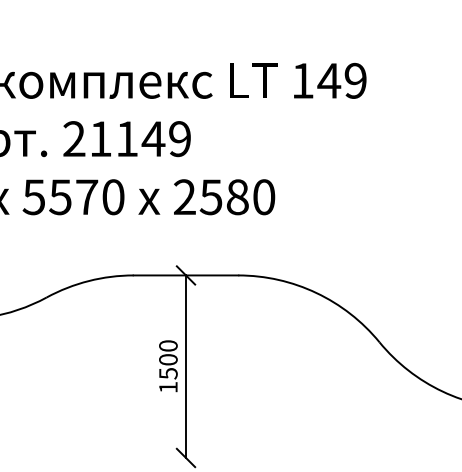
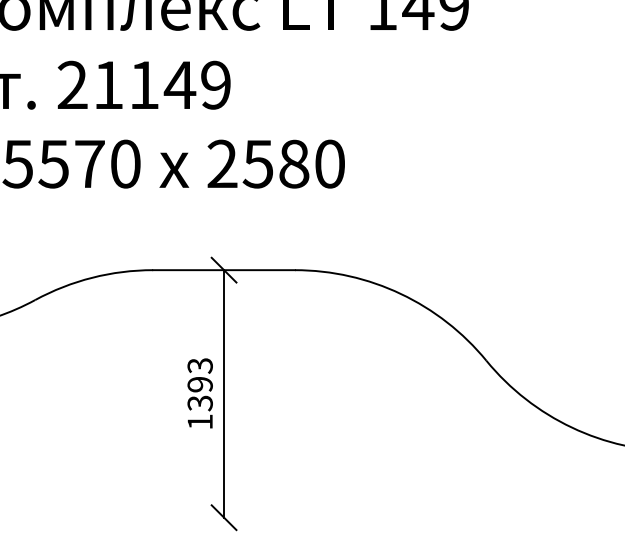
text: (168, 359) -> (200, 384), 1500 -> 1393

